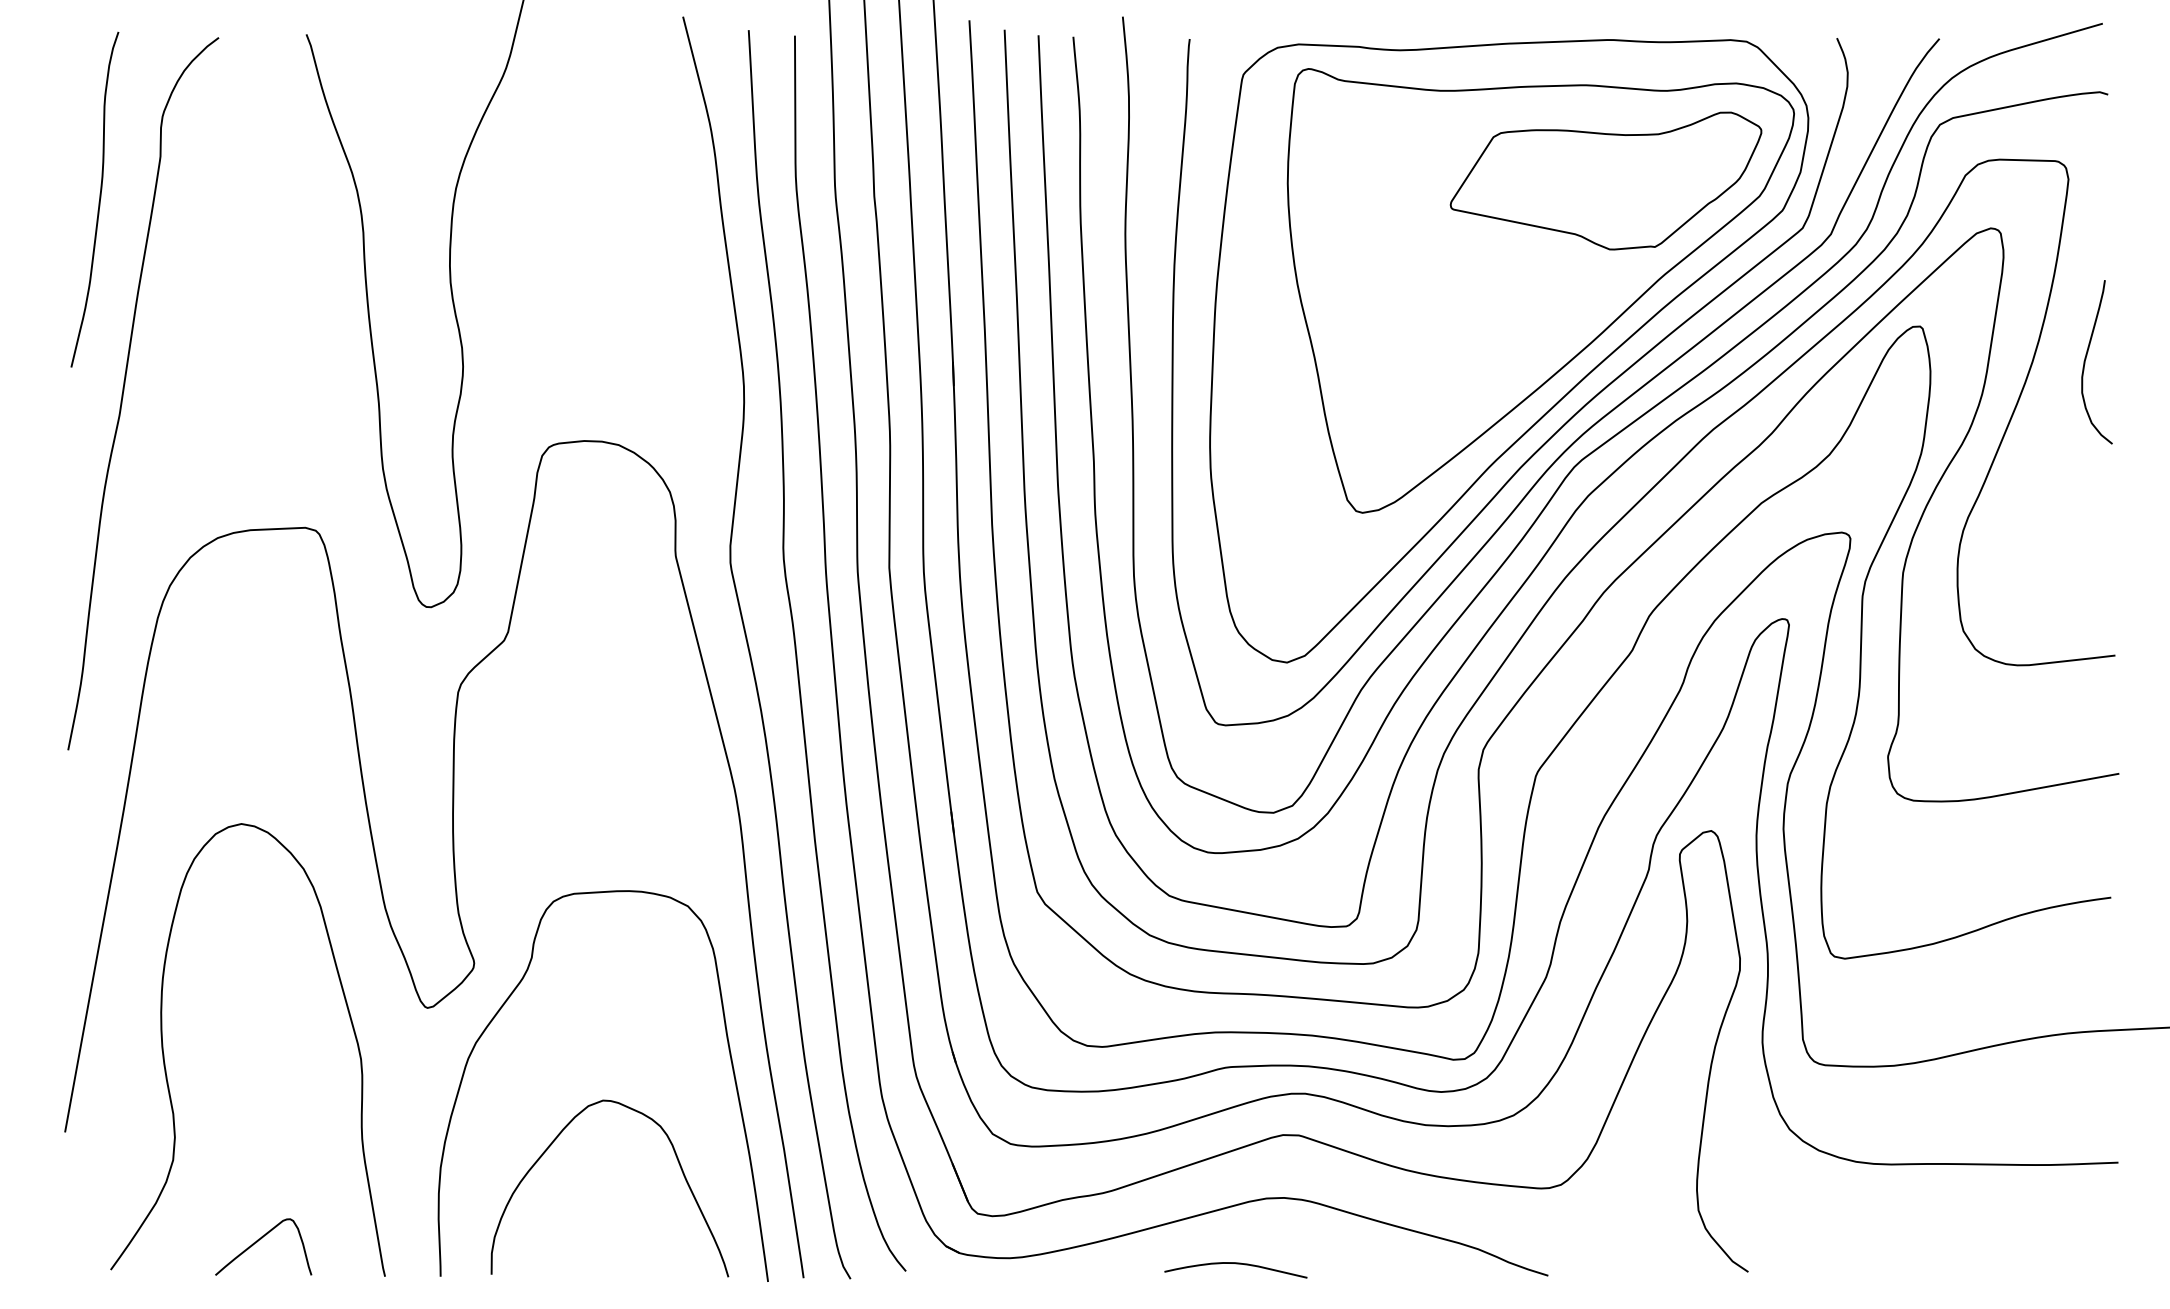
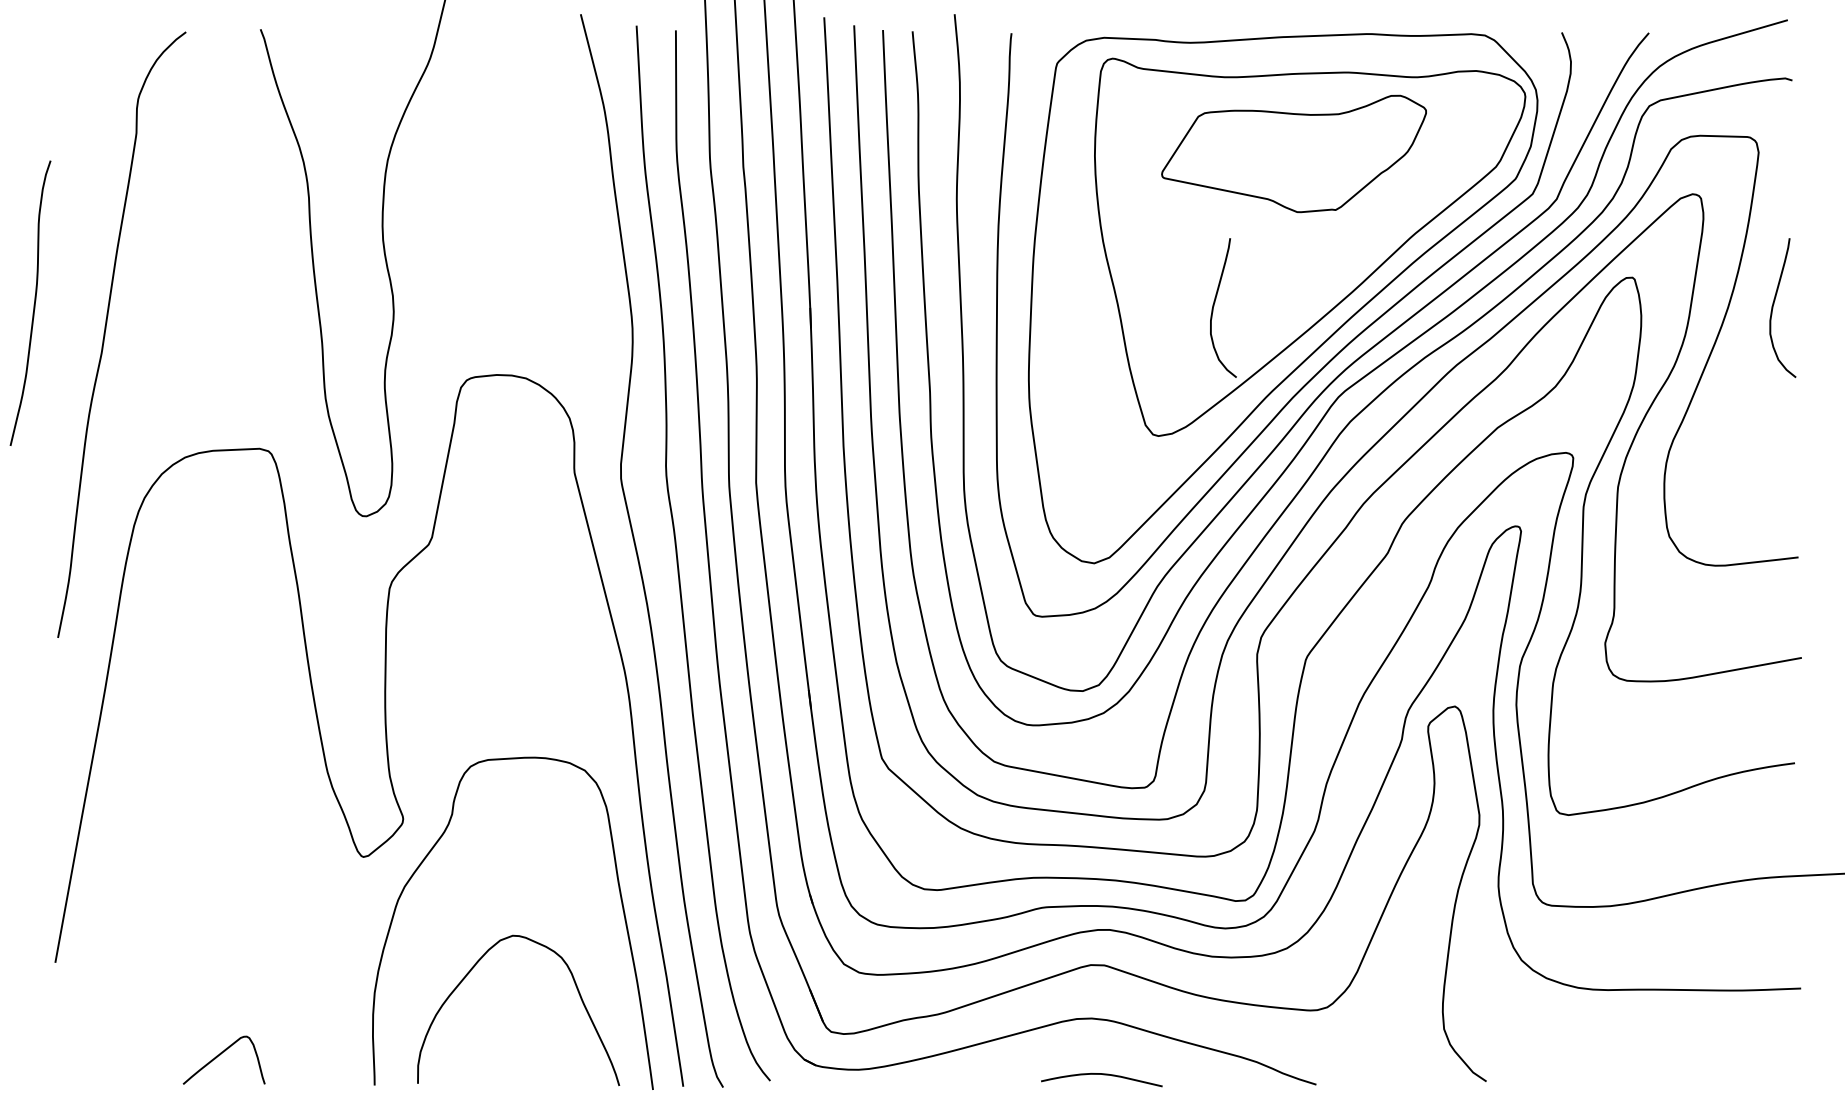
part: (1605, 180) -> (1293, 153), moved
curve: (98, 201) -> (33, 304), moved
curve: (1428, 359) -> (1214, 305), added
curve: (165, 1062) -> (140, 903), removed
curve: (1235, 1264) -> (1101, 1075), moved

